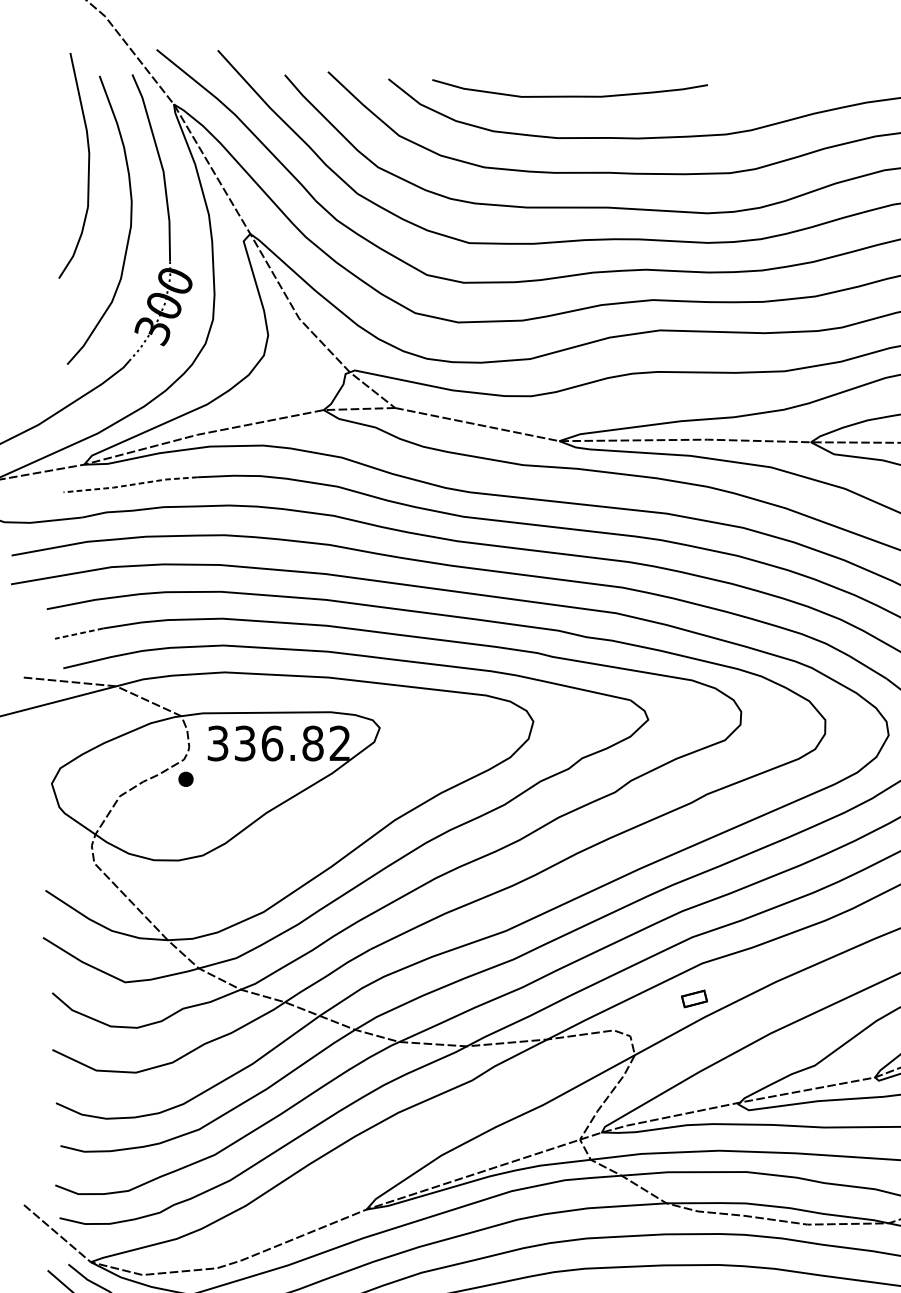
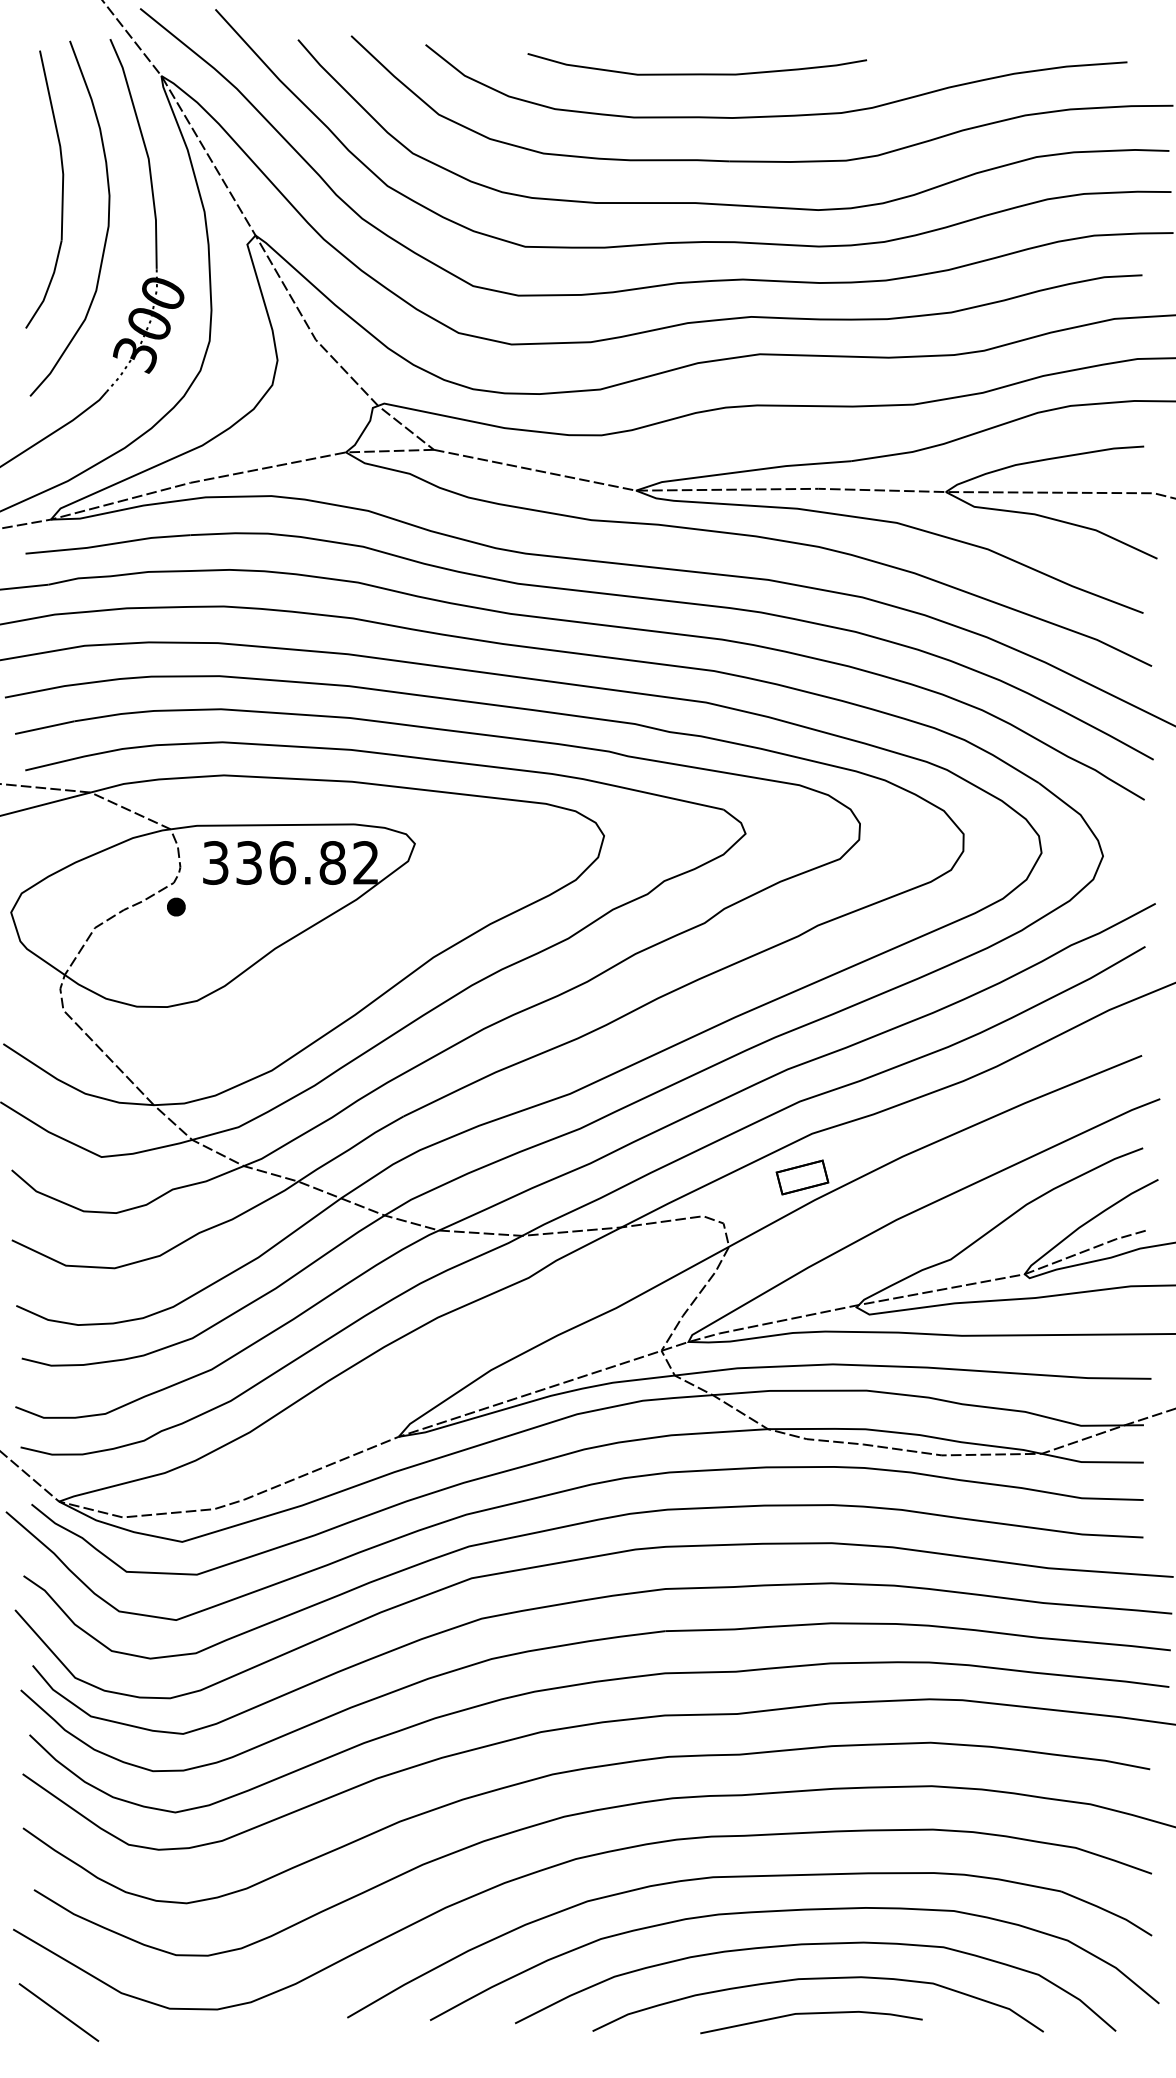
curve: (570, 95) -> (697, 73), moved
part: (87, 168) -> (61, 193), moved
line: (130, 484) -> (108, 544), dashed -> solid
line: (78, 633) -> (44, 727), dashed -> solid
part: (694, 998) -> (802, 1177), size x1.67

